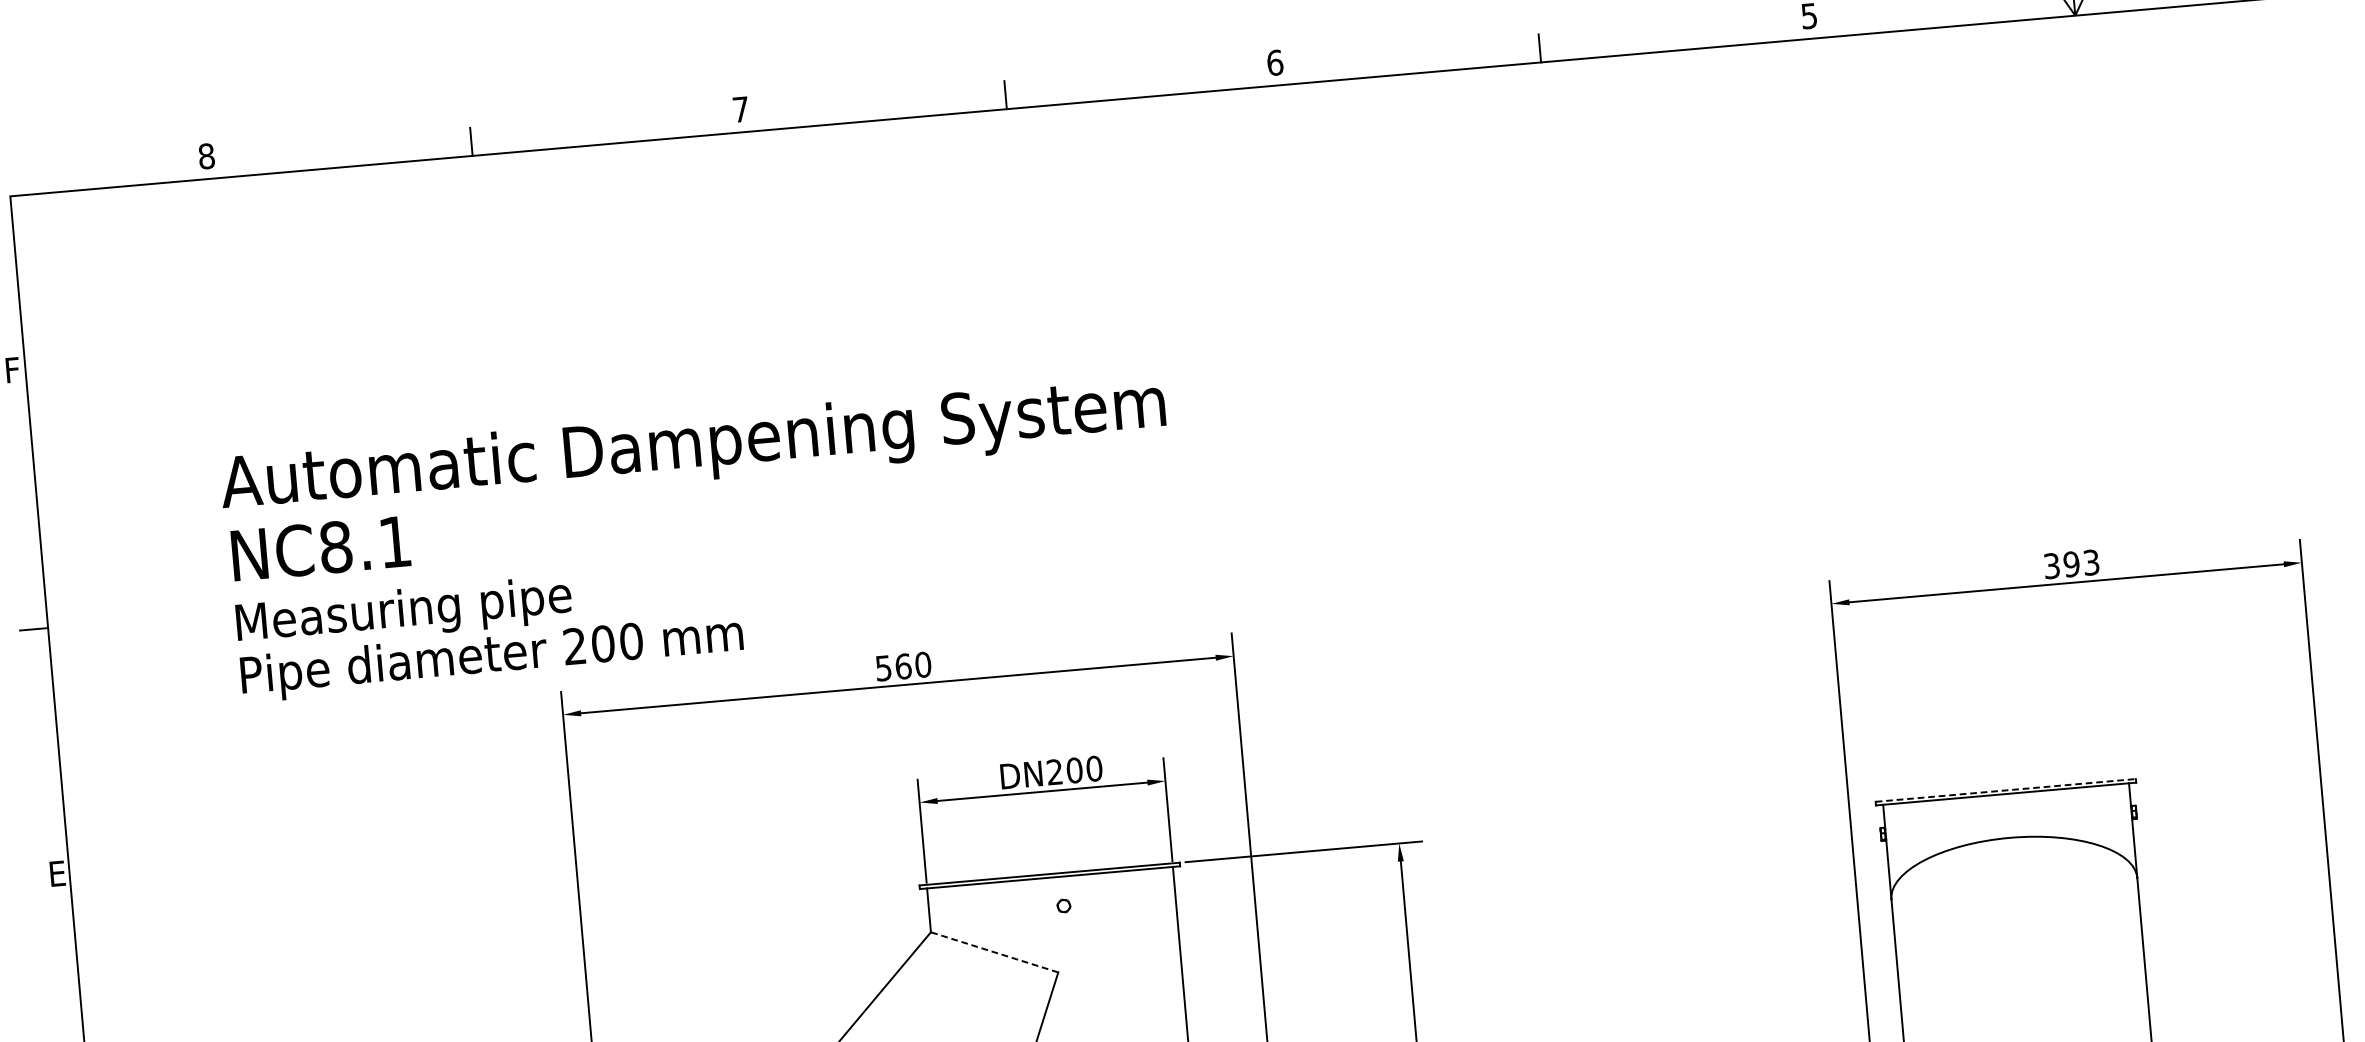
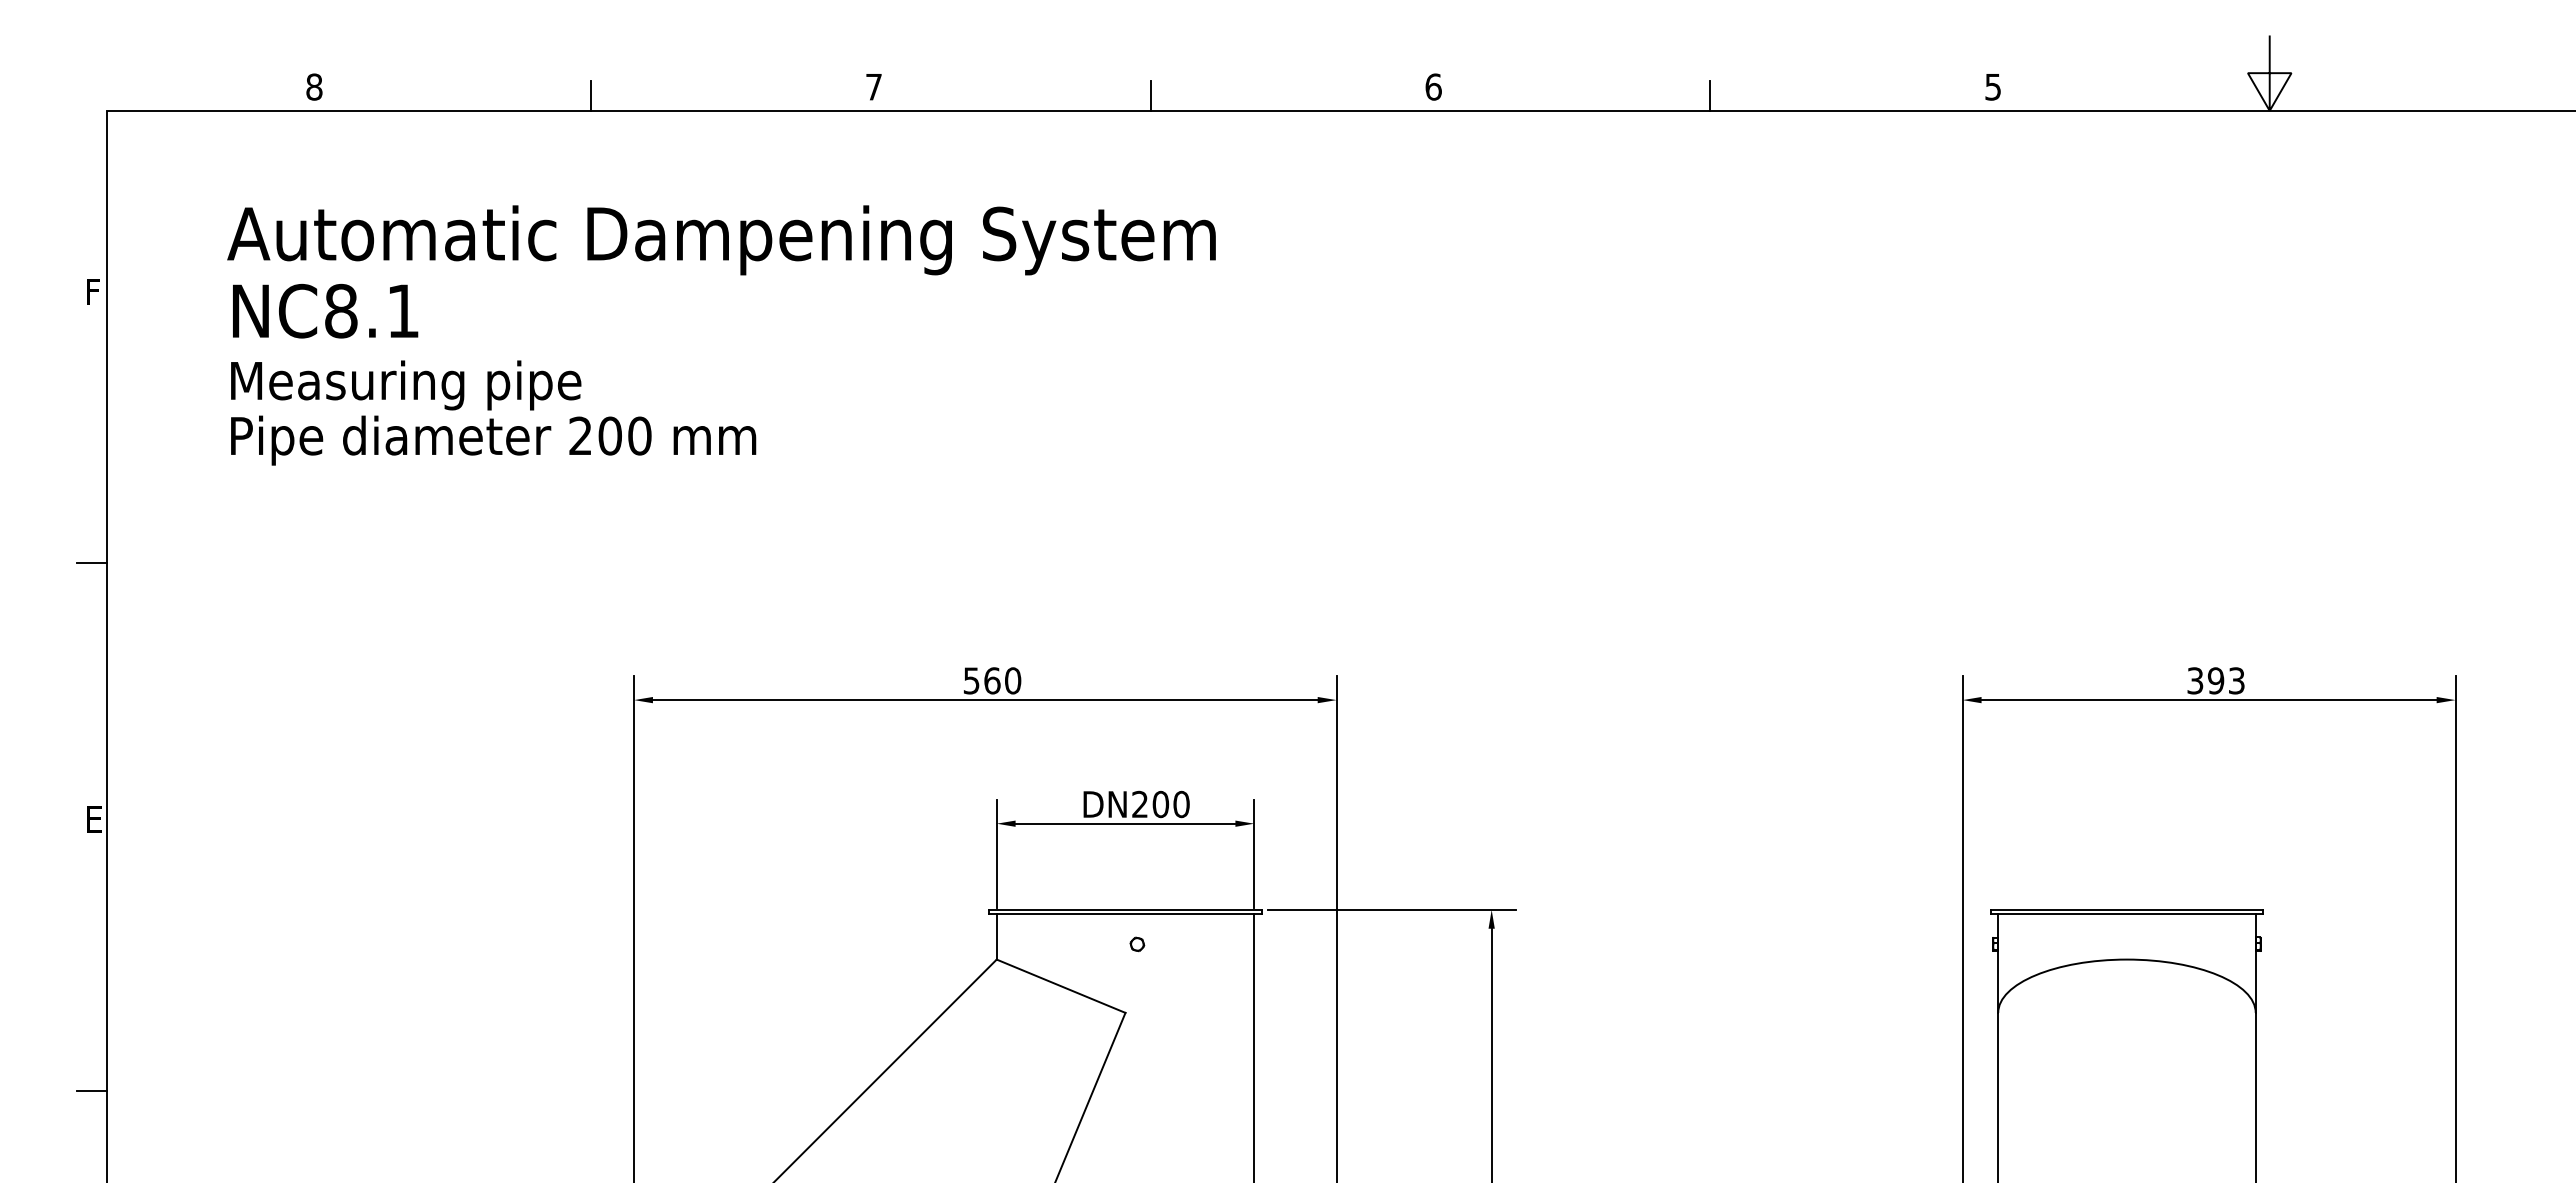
text: (700, 538) -> (721, 335), moved
line: (2006, 790) -> (2127, 909), dashed -> solid
line: (995, 952) -> (1061, 986), dashed -> solid

